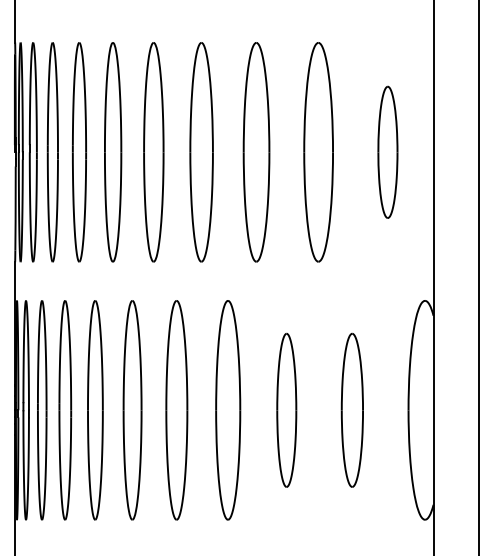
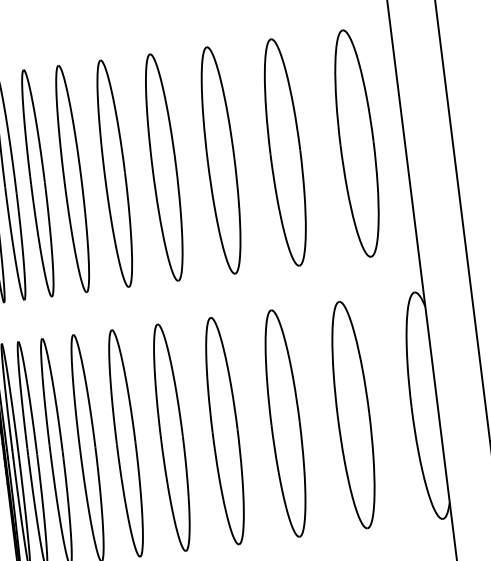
part: (387, 152) -> (356, 143), size x1.67
part: (286, 410) -> (285, 423), size x1.43
part: (352, 410) -> (353, 415), size x1.43

